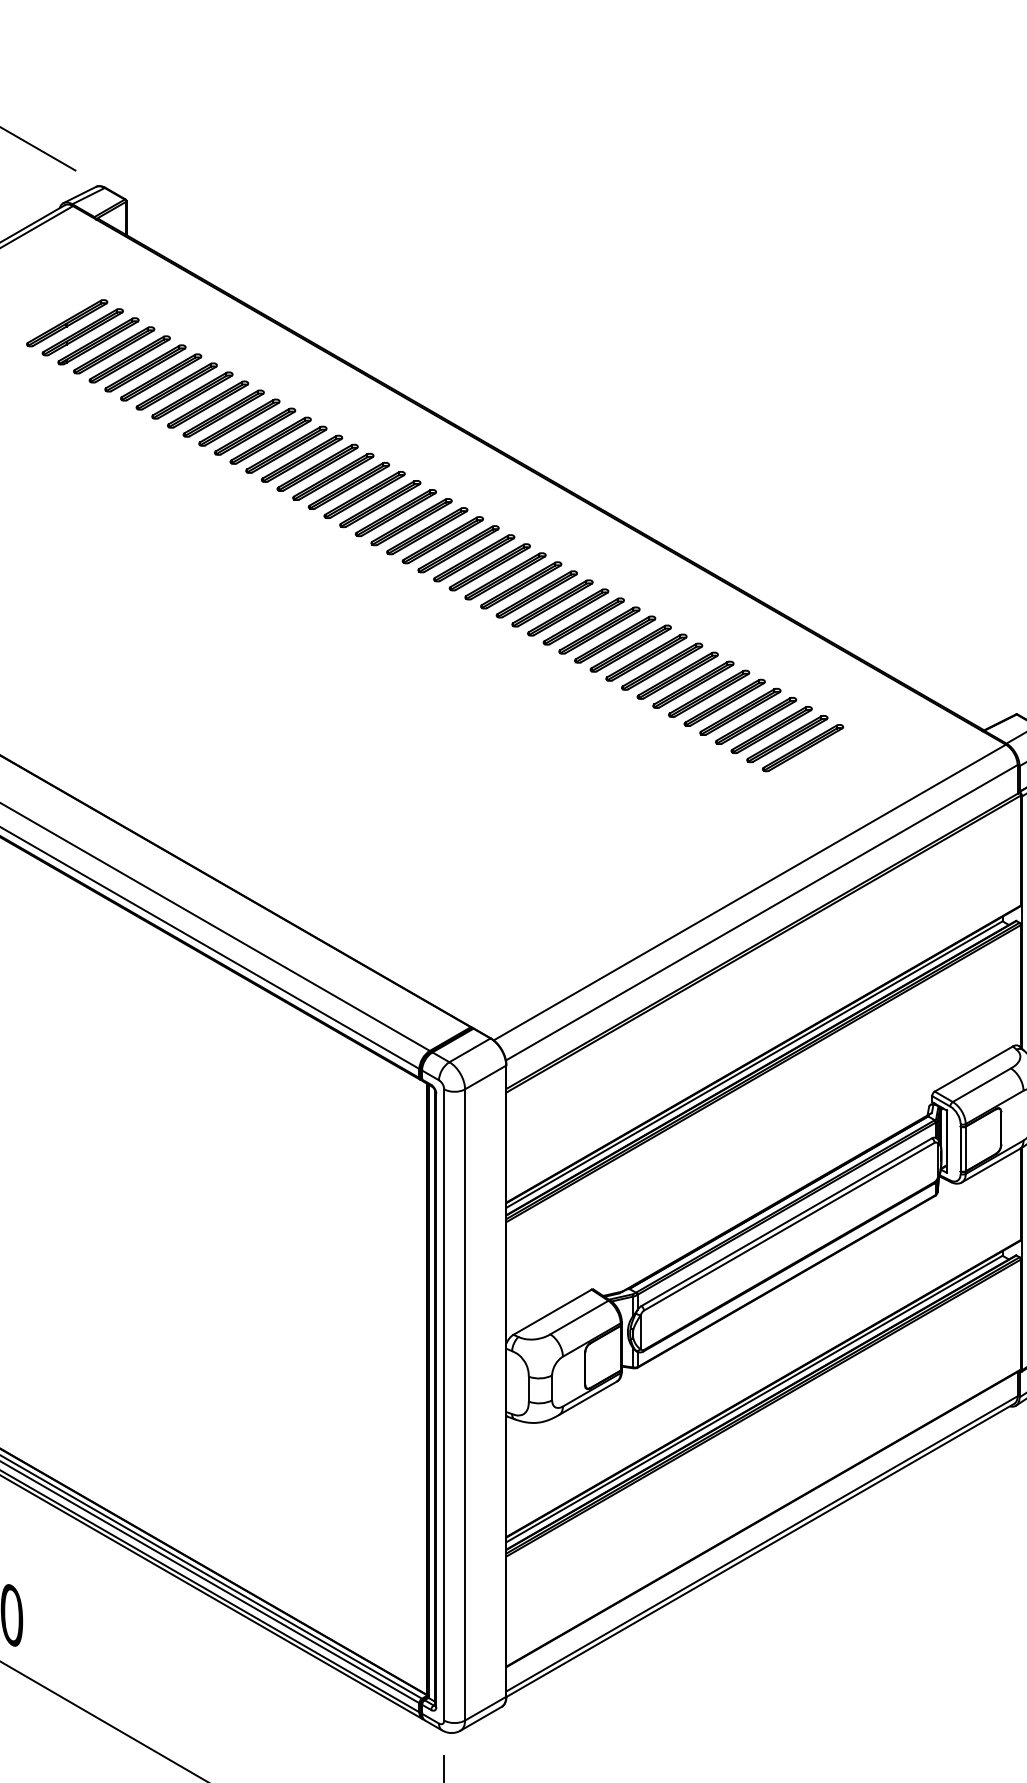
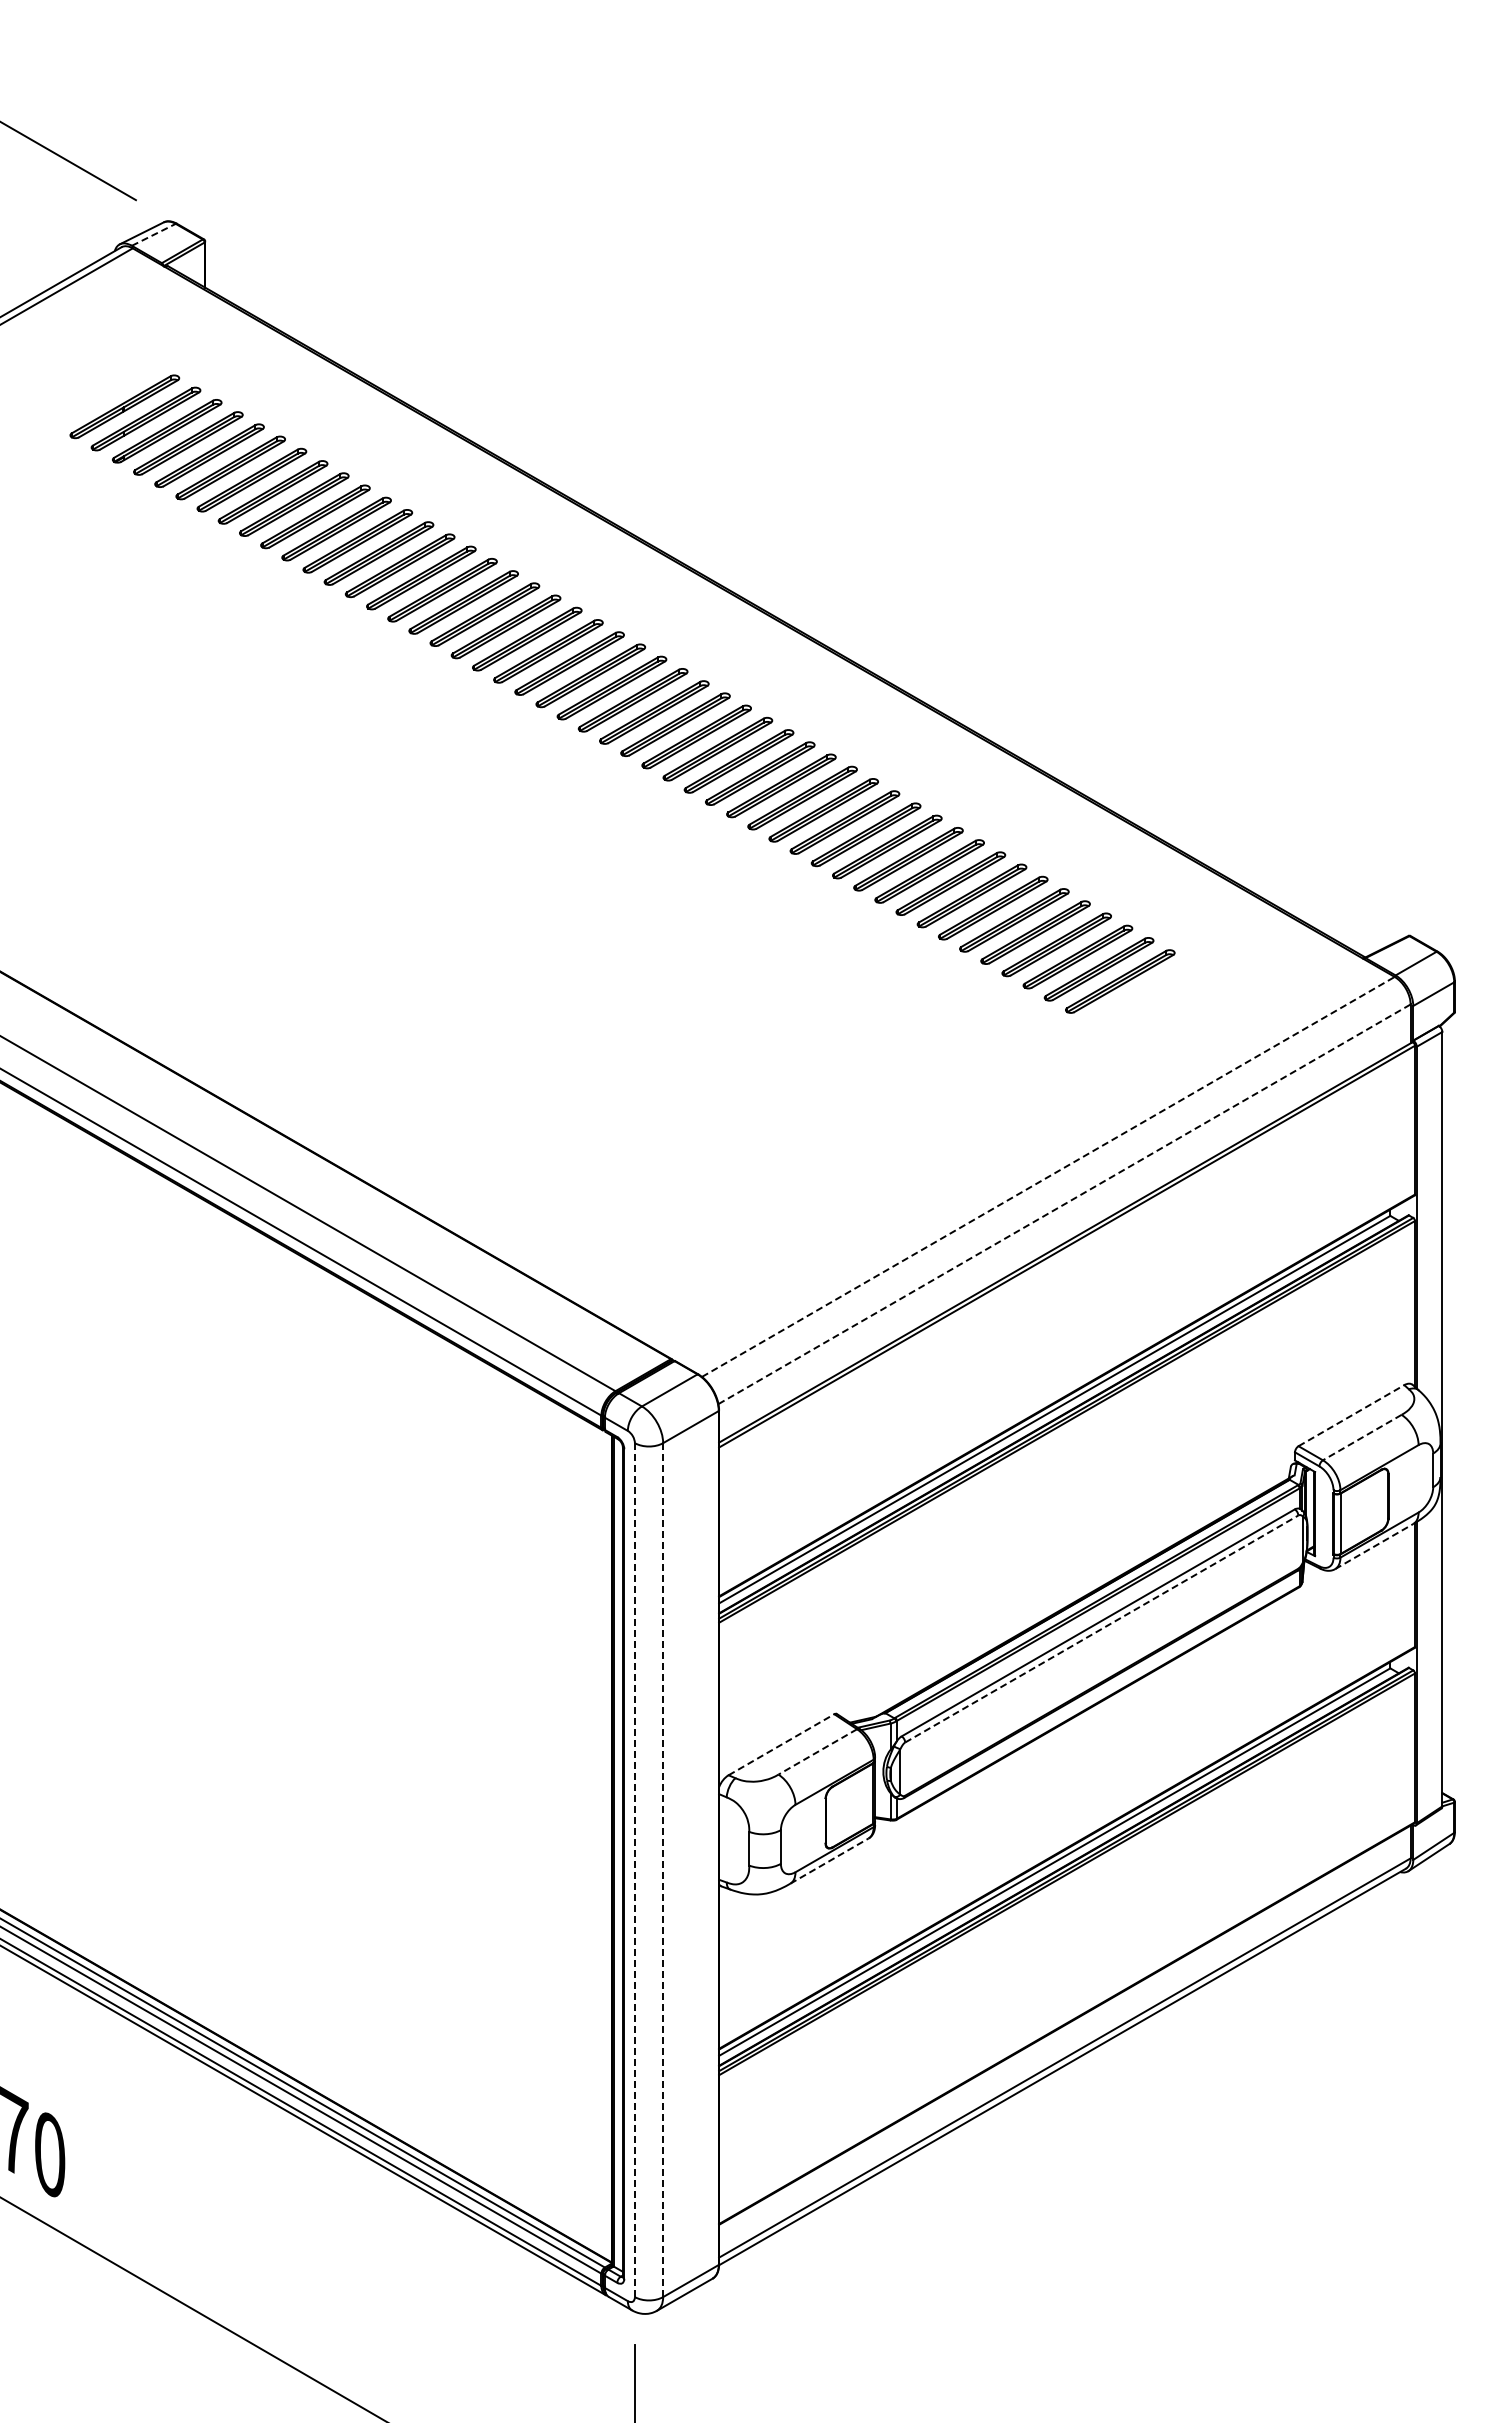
line: (88, 195) -> (153, 234), solid -> dashed
line: (749, 892) -> (1048, 1176), solid -> dashed
line: (761, 912) -> (1064, 1204), solid -> dashed
line: (973, 1068) -> (1351, 1415), solid -> dashed
line: (981, 1085) -> (1361, 1437), solid -> dashed
line: (990, 1165) -> (1374, 1546), solid -> dashed
line: (789, 1227) -> (1101, 1629), solid -> dashed
line: (552, 1312) -> (781, 1744), solid -> dashed
line: (579, 1317) -> (817, 1752), solid -> dashed
line: (588, 1397) -> (829, 1860), solid -> dashed
line: (443, 1405) -> (634, 1870), solid -> dashed
line: (465, 1405) -> (663, 1870), solid -> dashed

